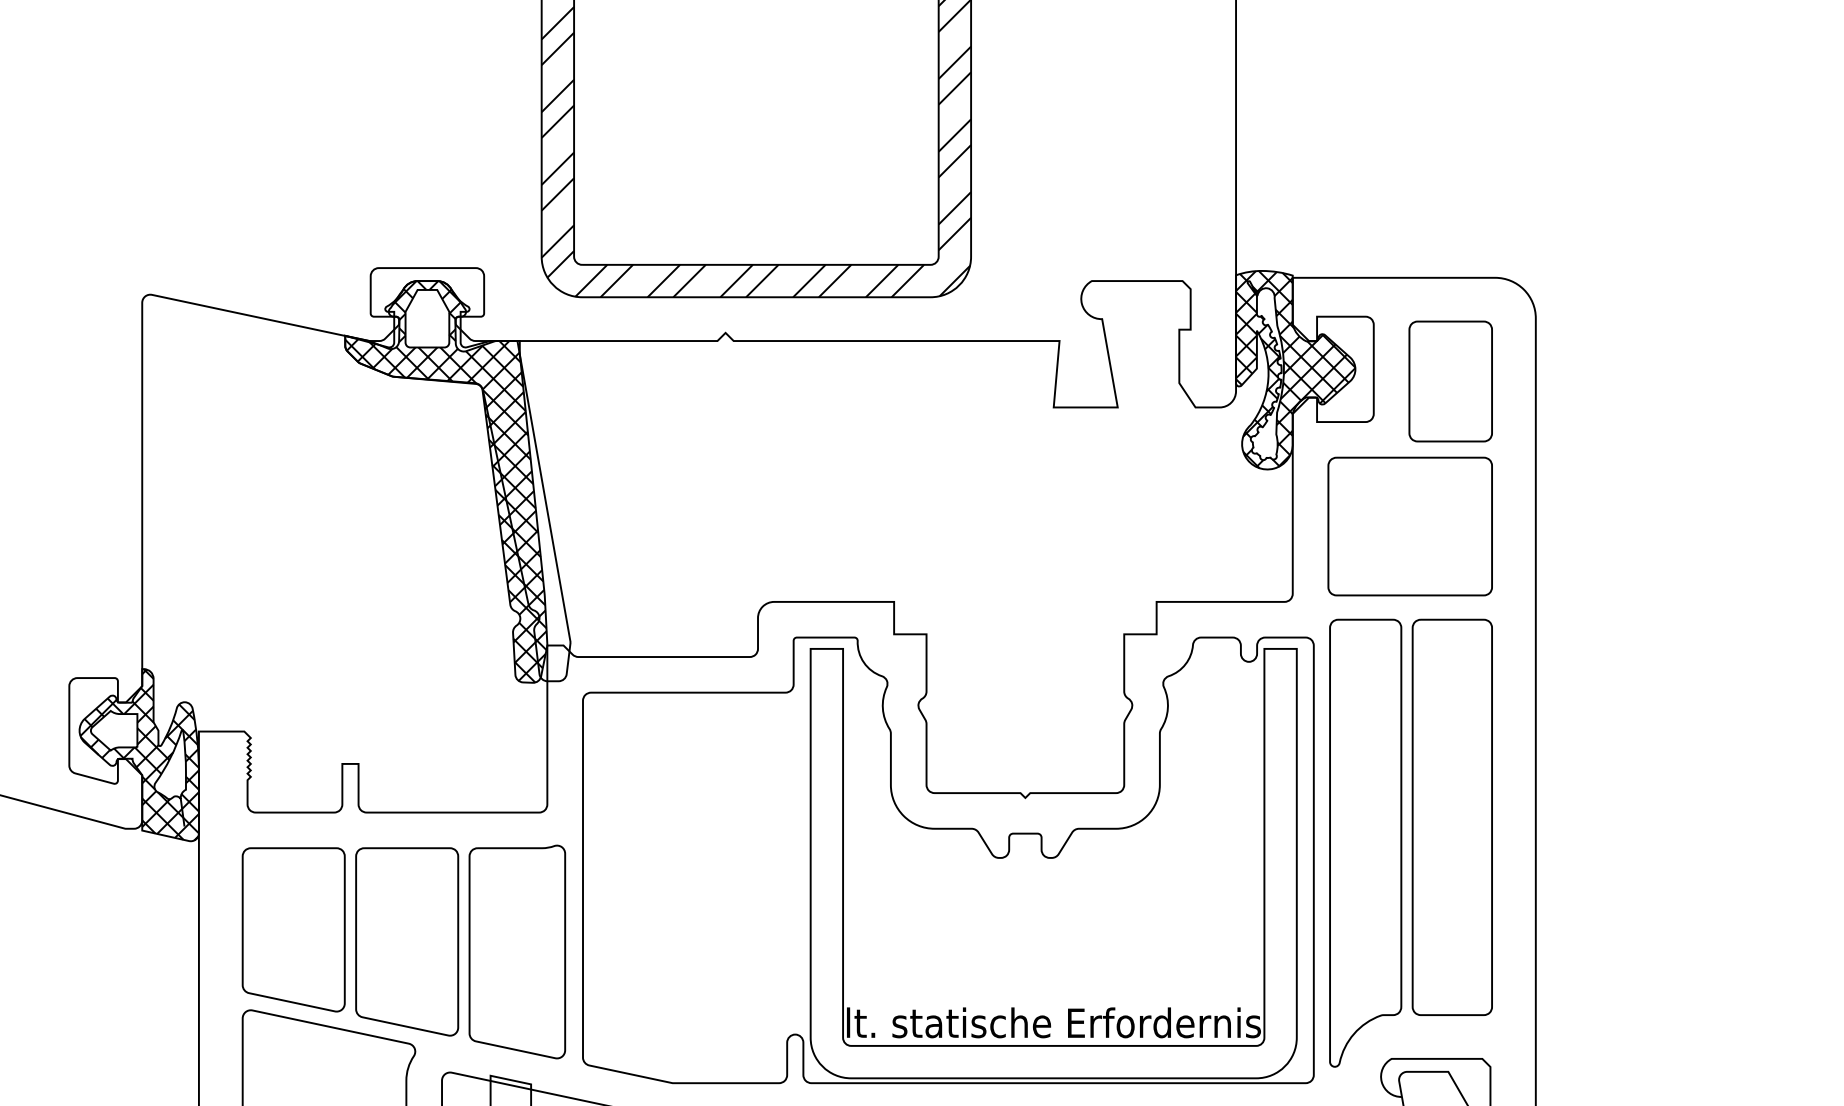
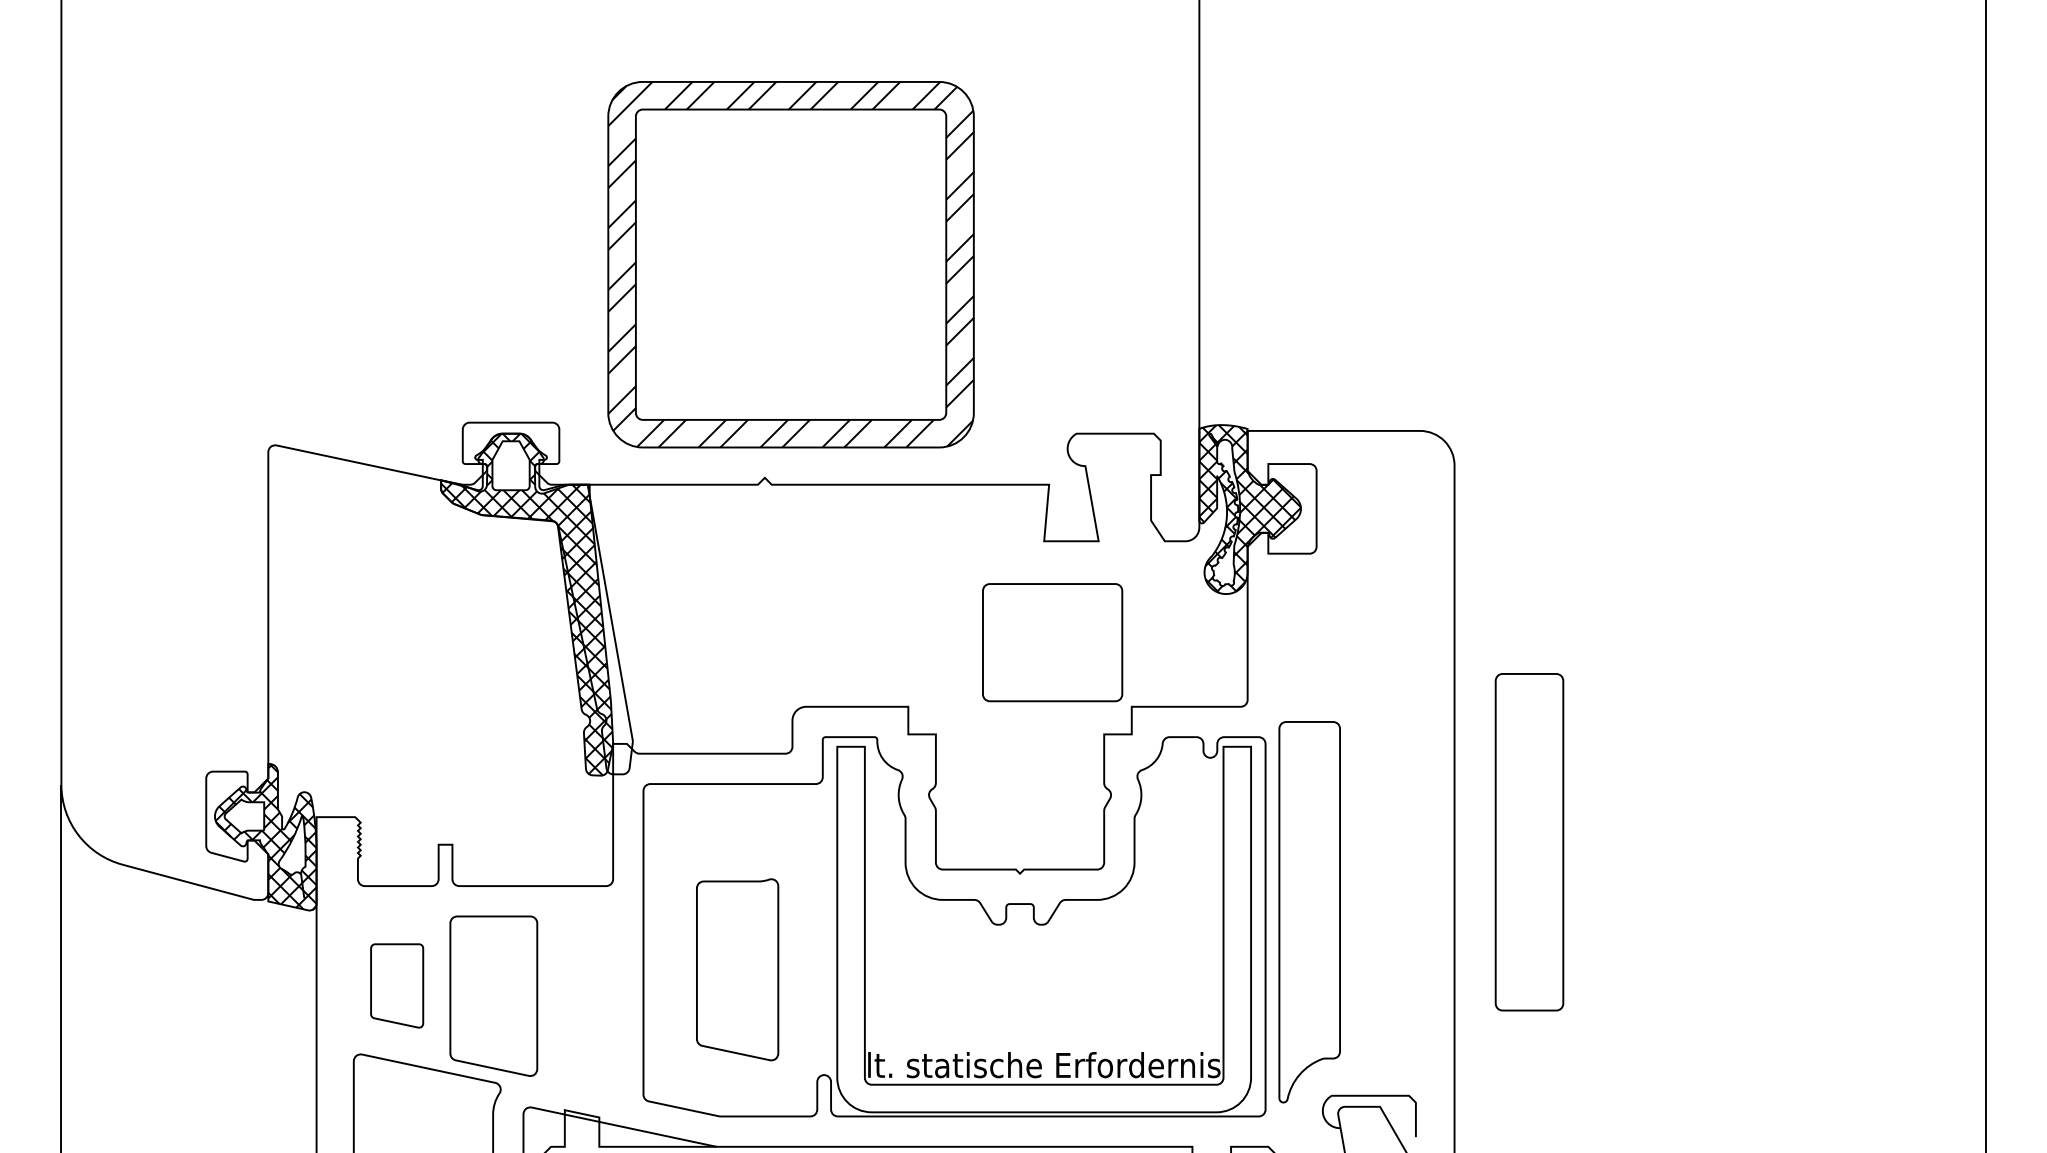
part: (1451, 381) -> (1382, 519), removed
part: (1410, 526) -> (1052, 642), moved
part: (1452, 817) -> (1529, 842), moved
part: (292, 929) -> (396, 985), size x0.6
part: (517, 951) -> (737, 969), moved

